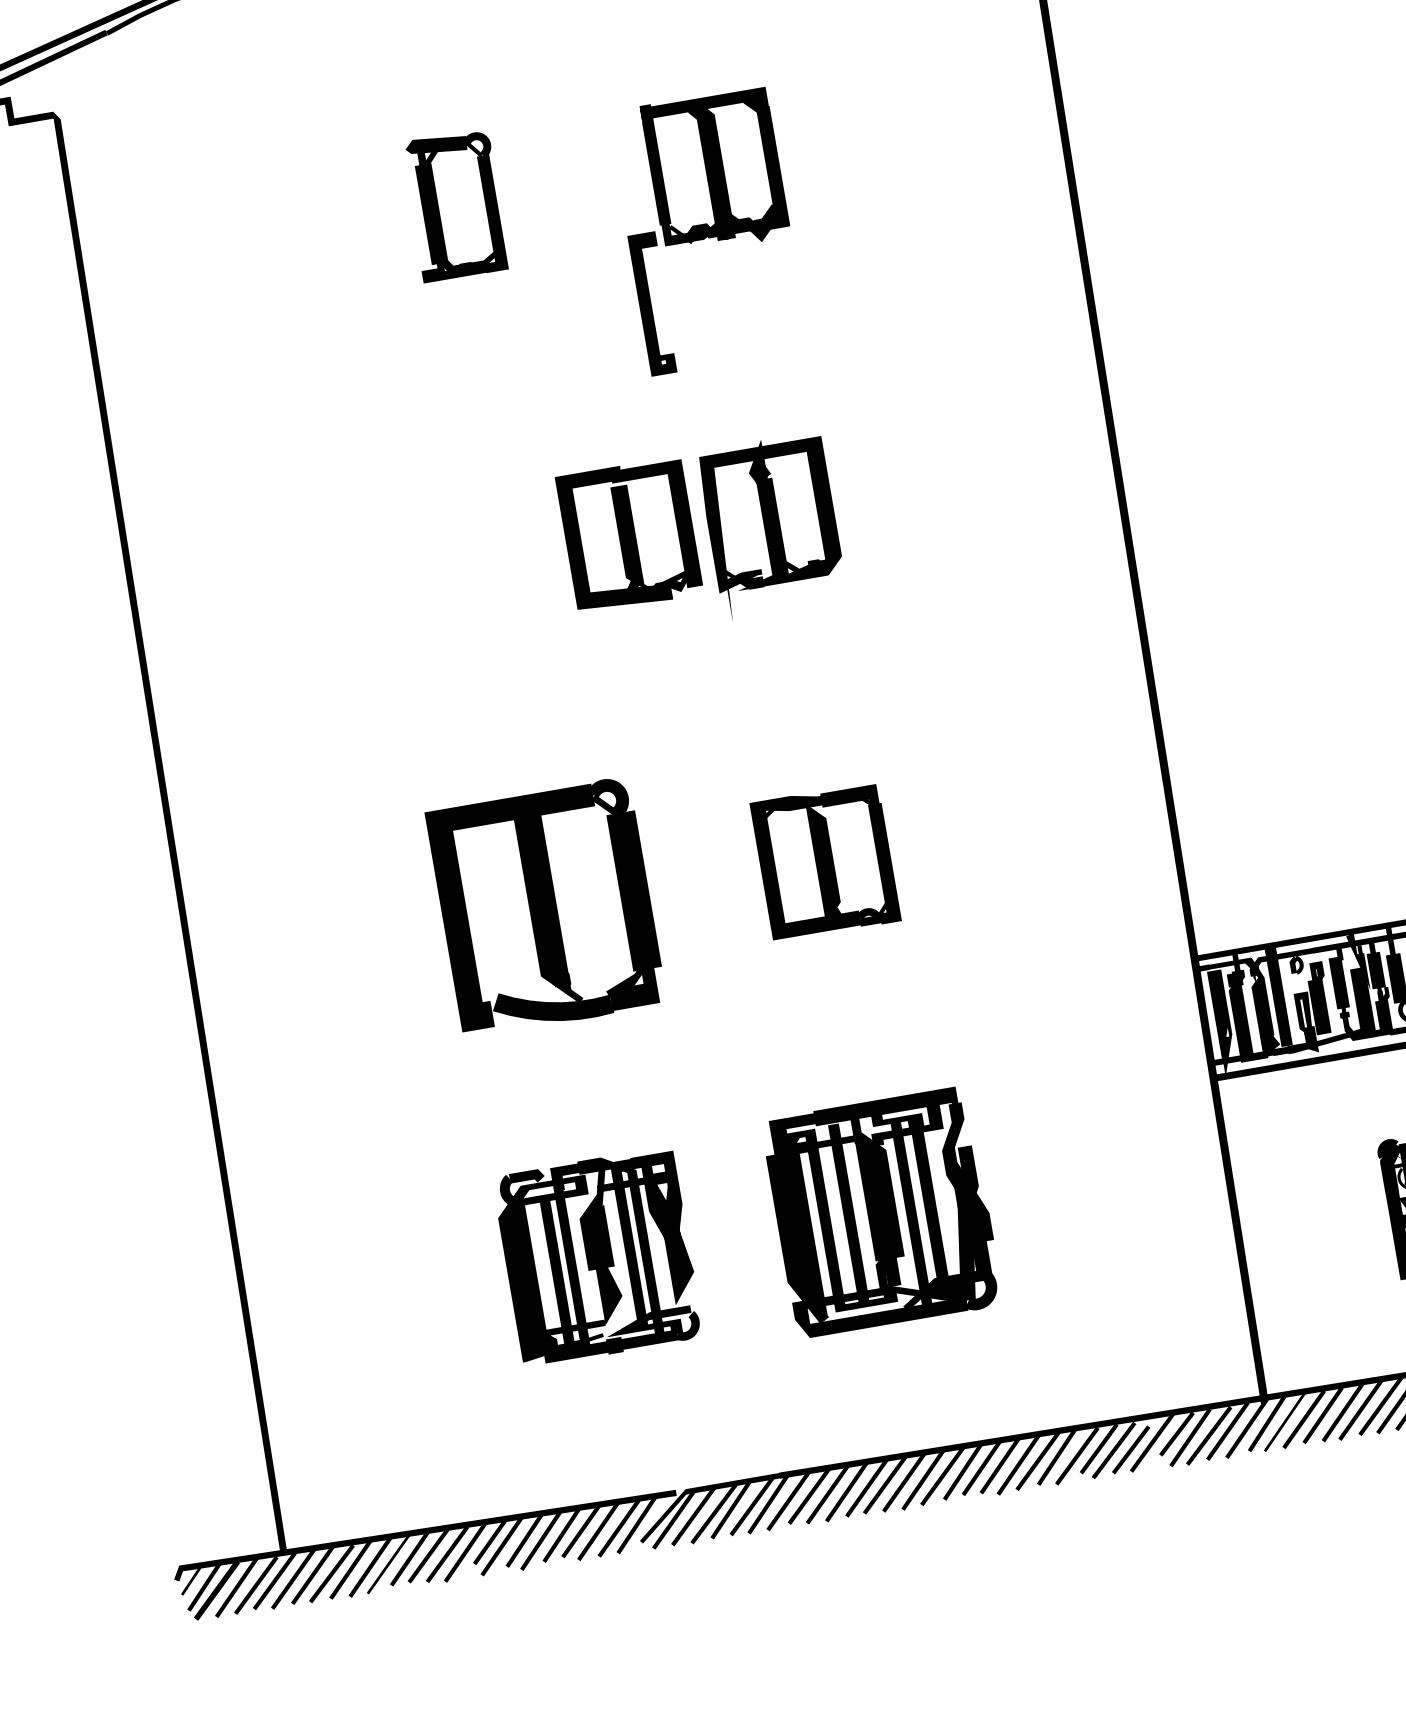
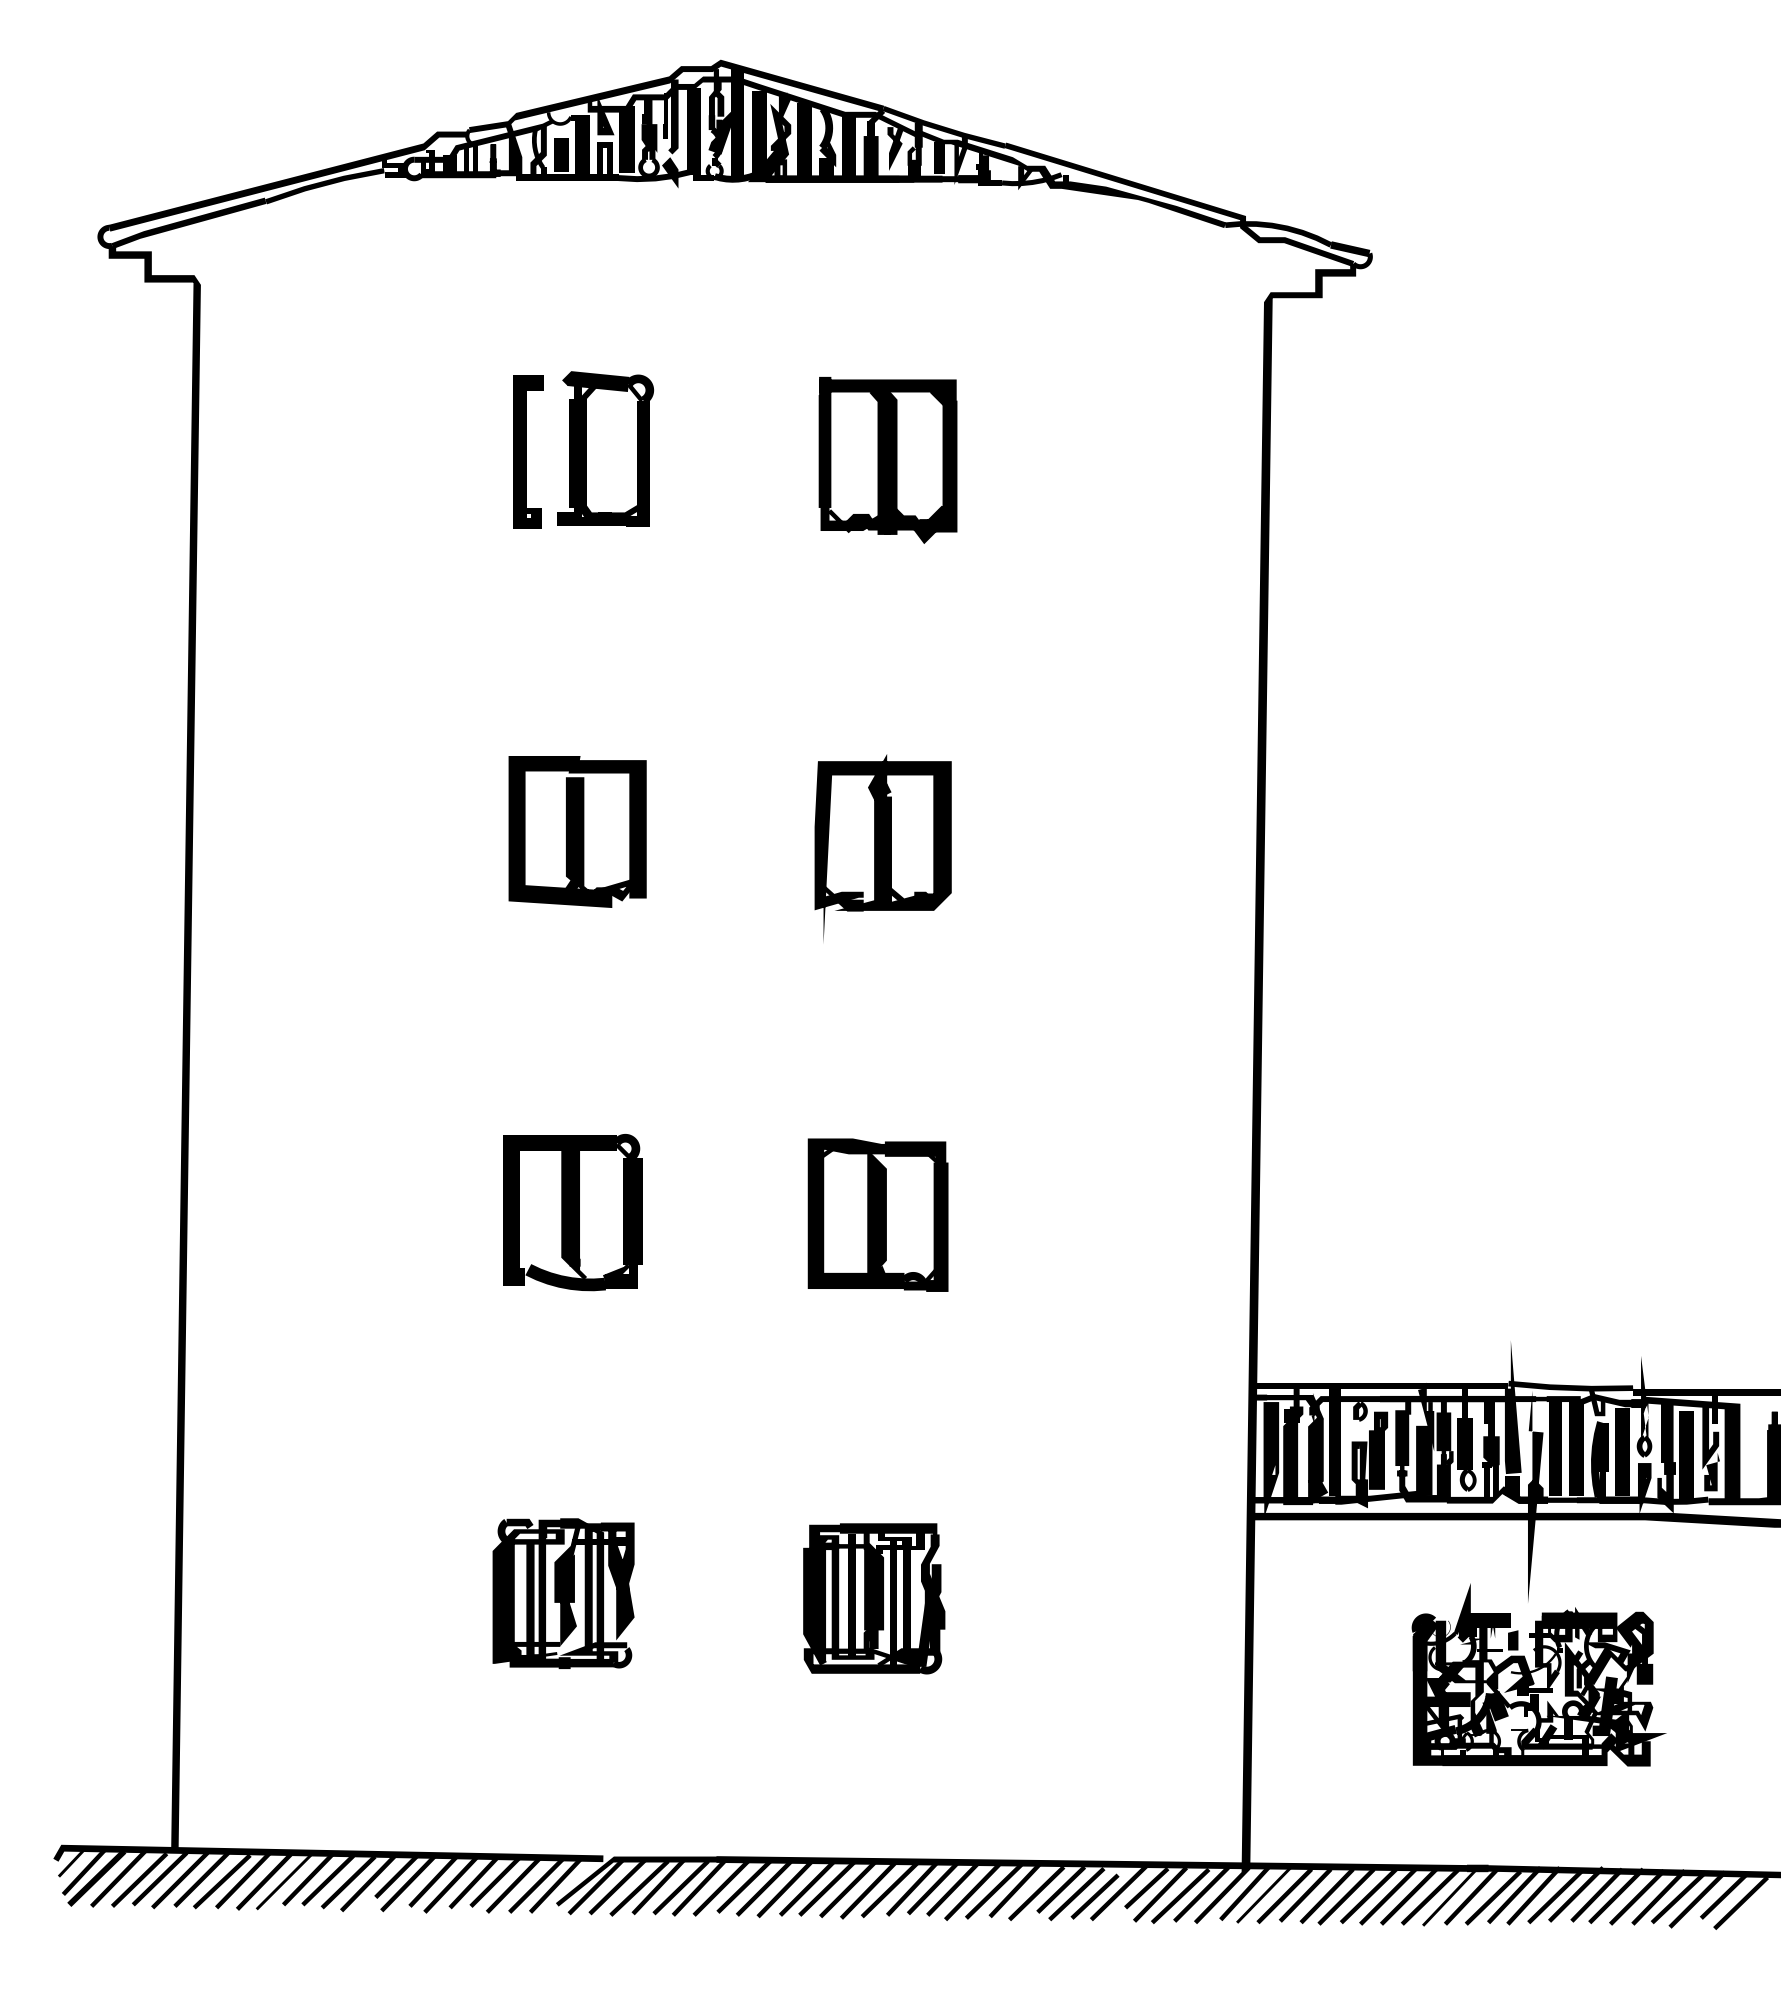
curve: (651, 303) -> (526, 451), moved
part: (629, 535) -> (577, 831), moved
part: (546, 907) -> (572, 1212), size x0.62
part: (882, 1212) -> (874, 1598), size x0.62
part: (598, 1256) -> (563, 1593), size x0.71

